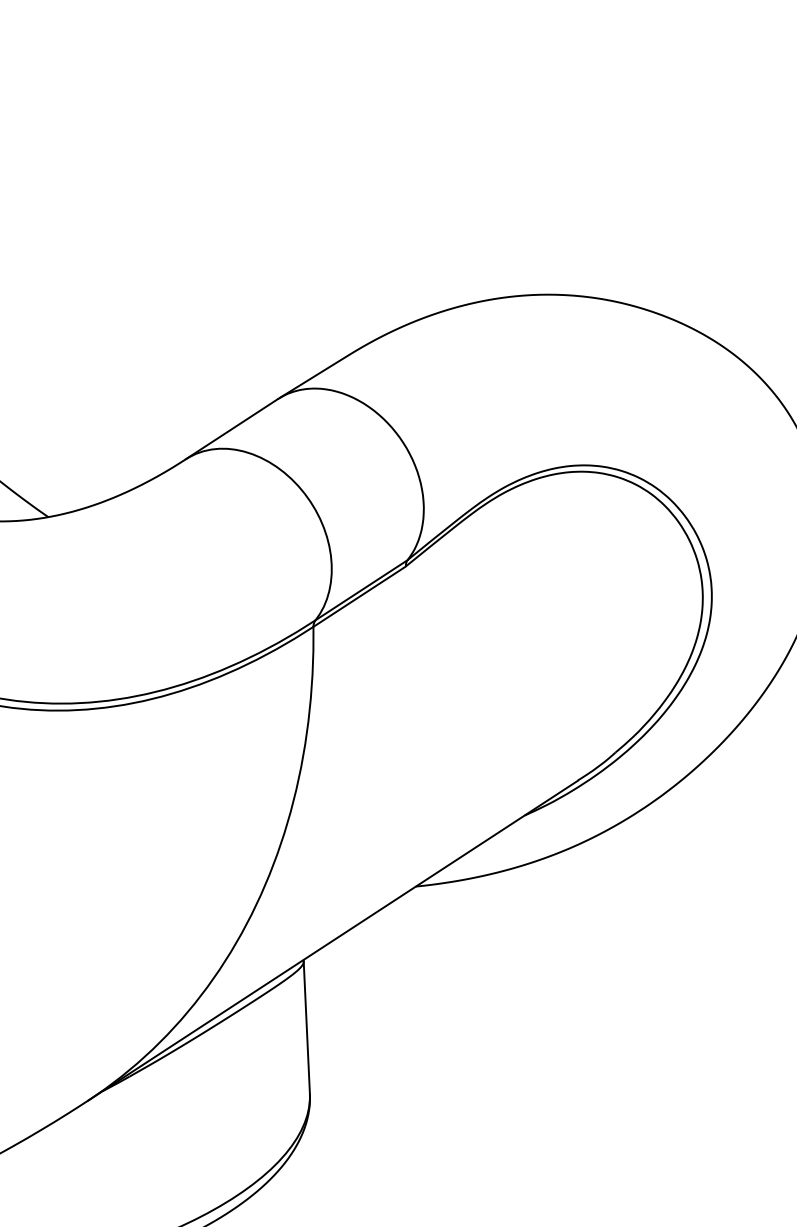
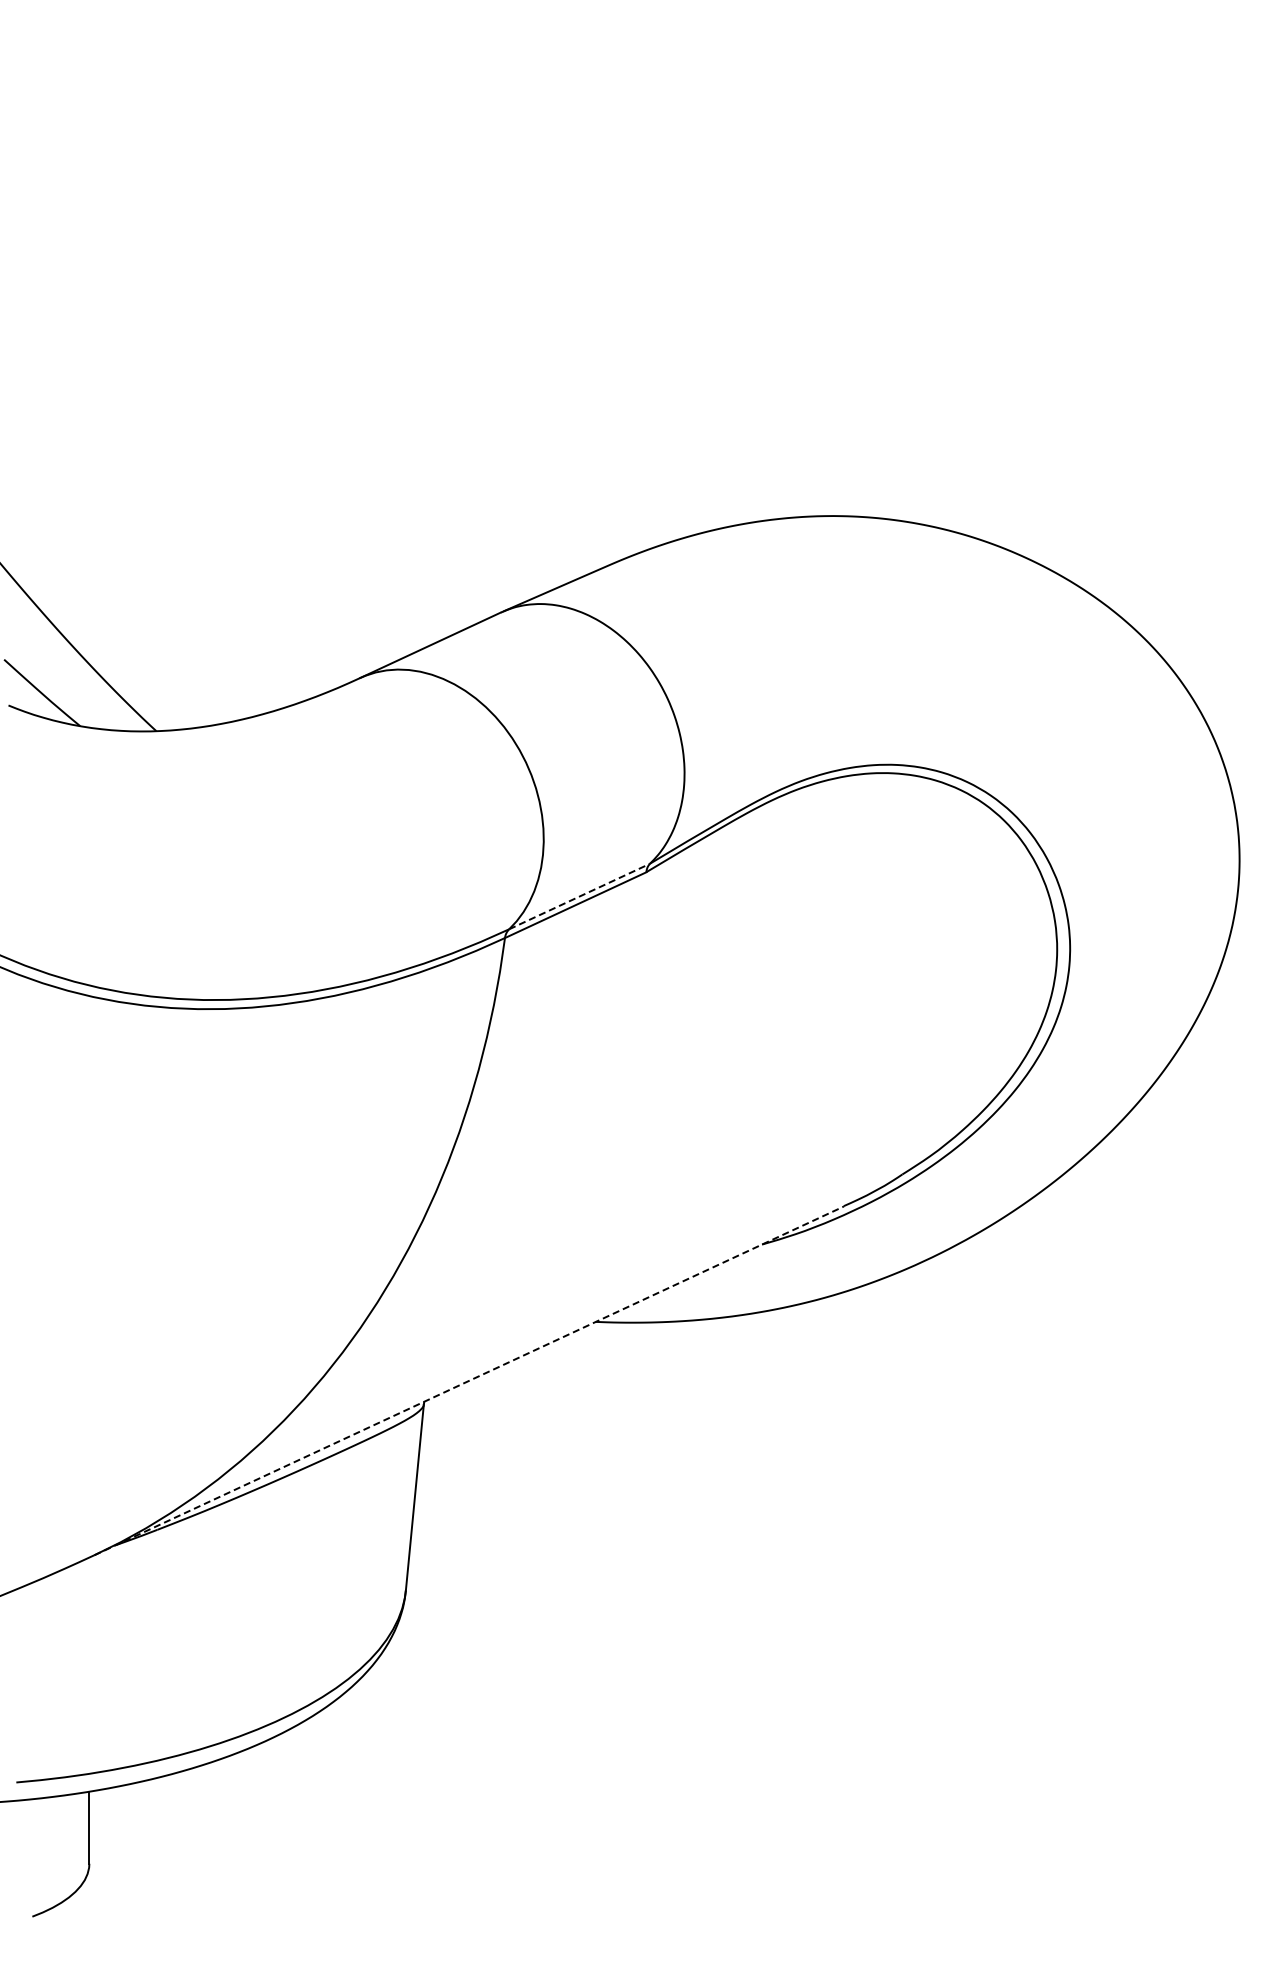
line: (361, 590) -> (579, 896), solid -> dashed
line: (333, 940) -> (469, 1380), solid -> dashed

